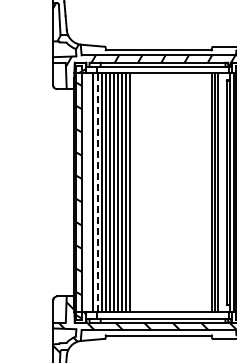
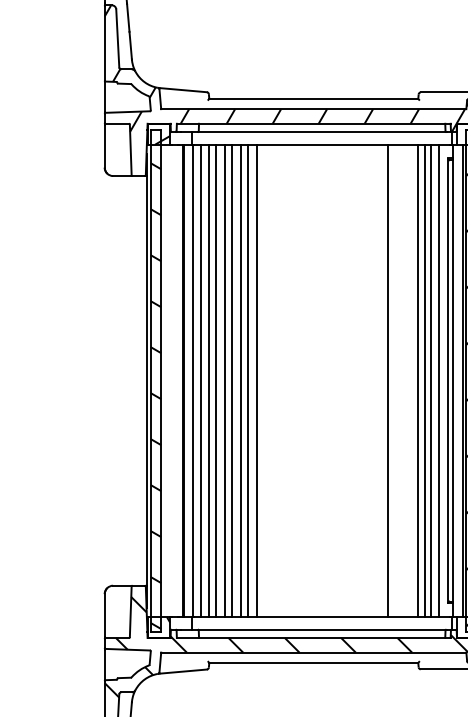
line: (97, 192) -> (192, 380), dashed -> solid
line: (196, 192) -> (388, 380), added
line: (222, 192) -> (439, 380), added

